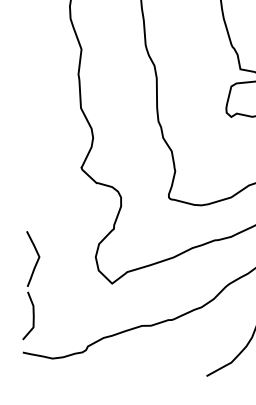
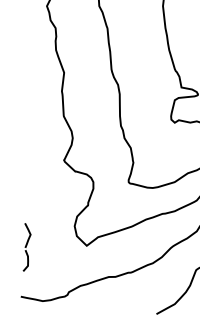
part: (30, 285) -> (26, 247), size x0.6

